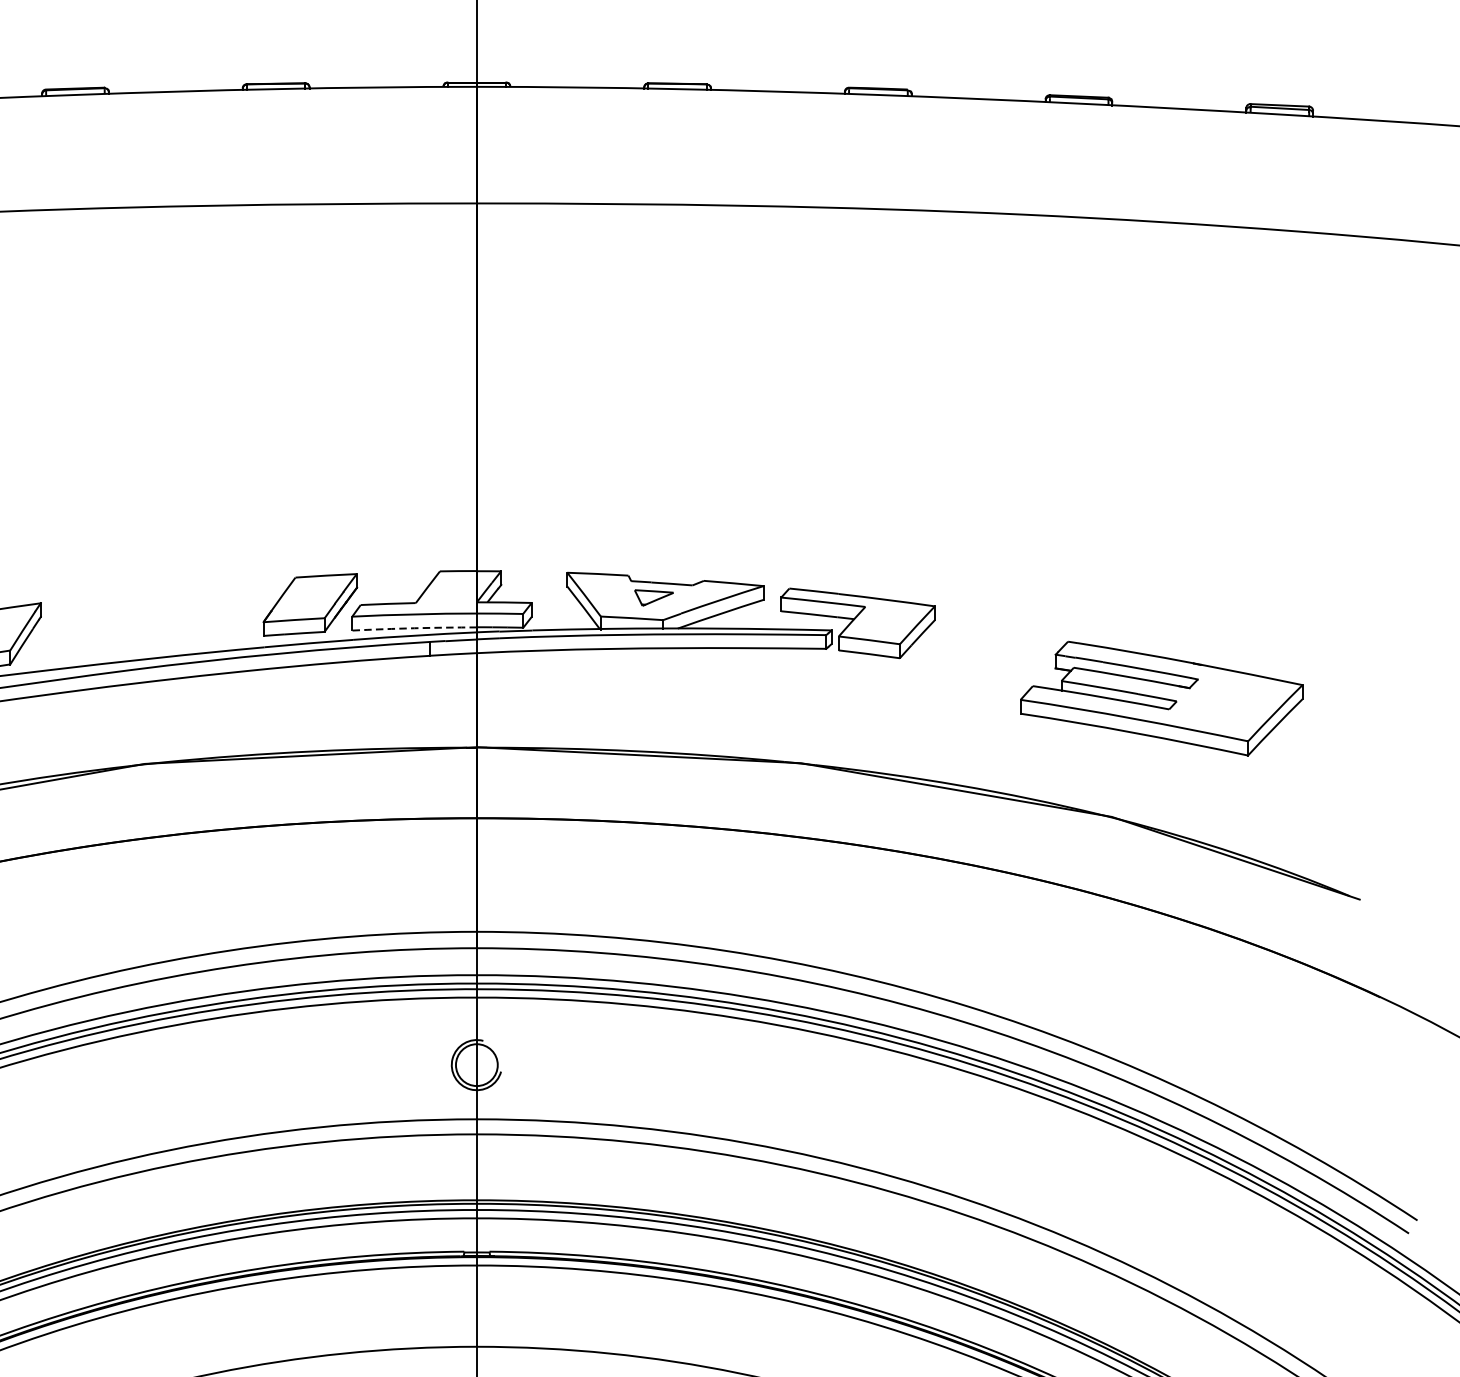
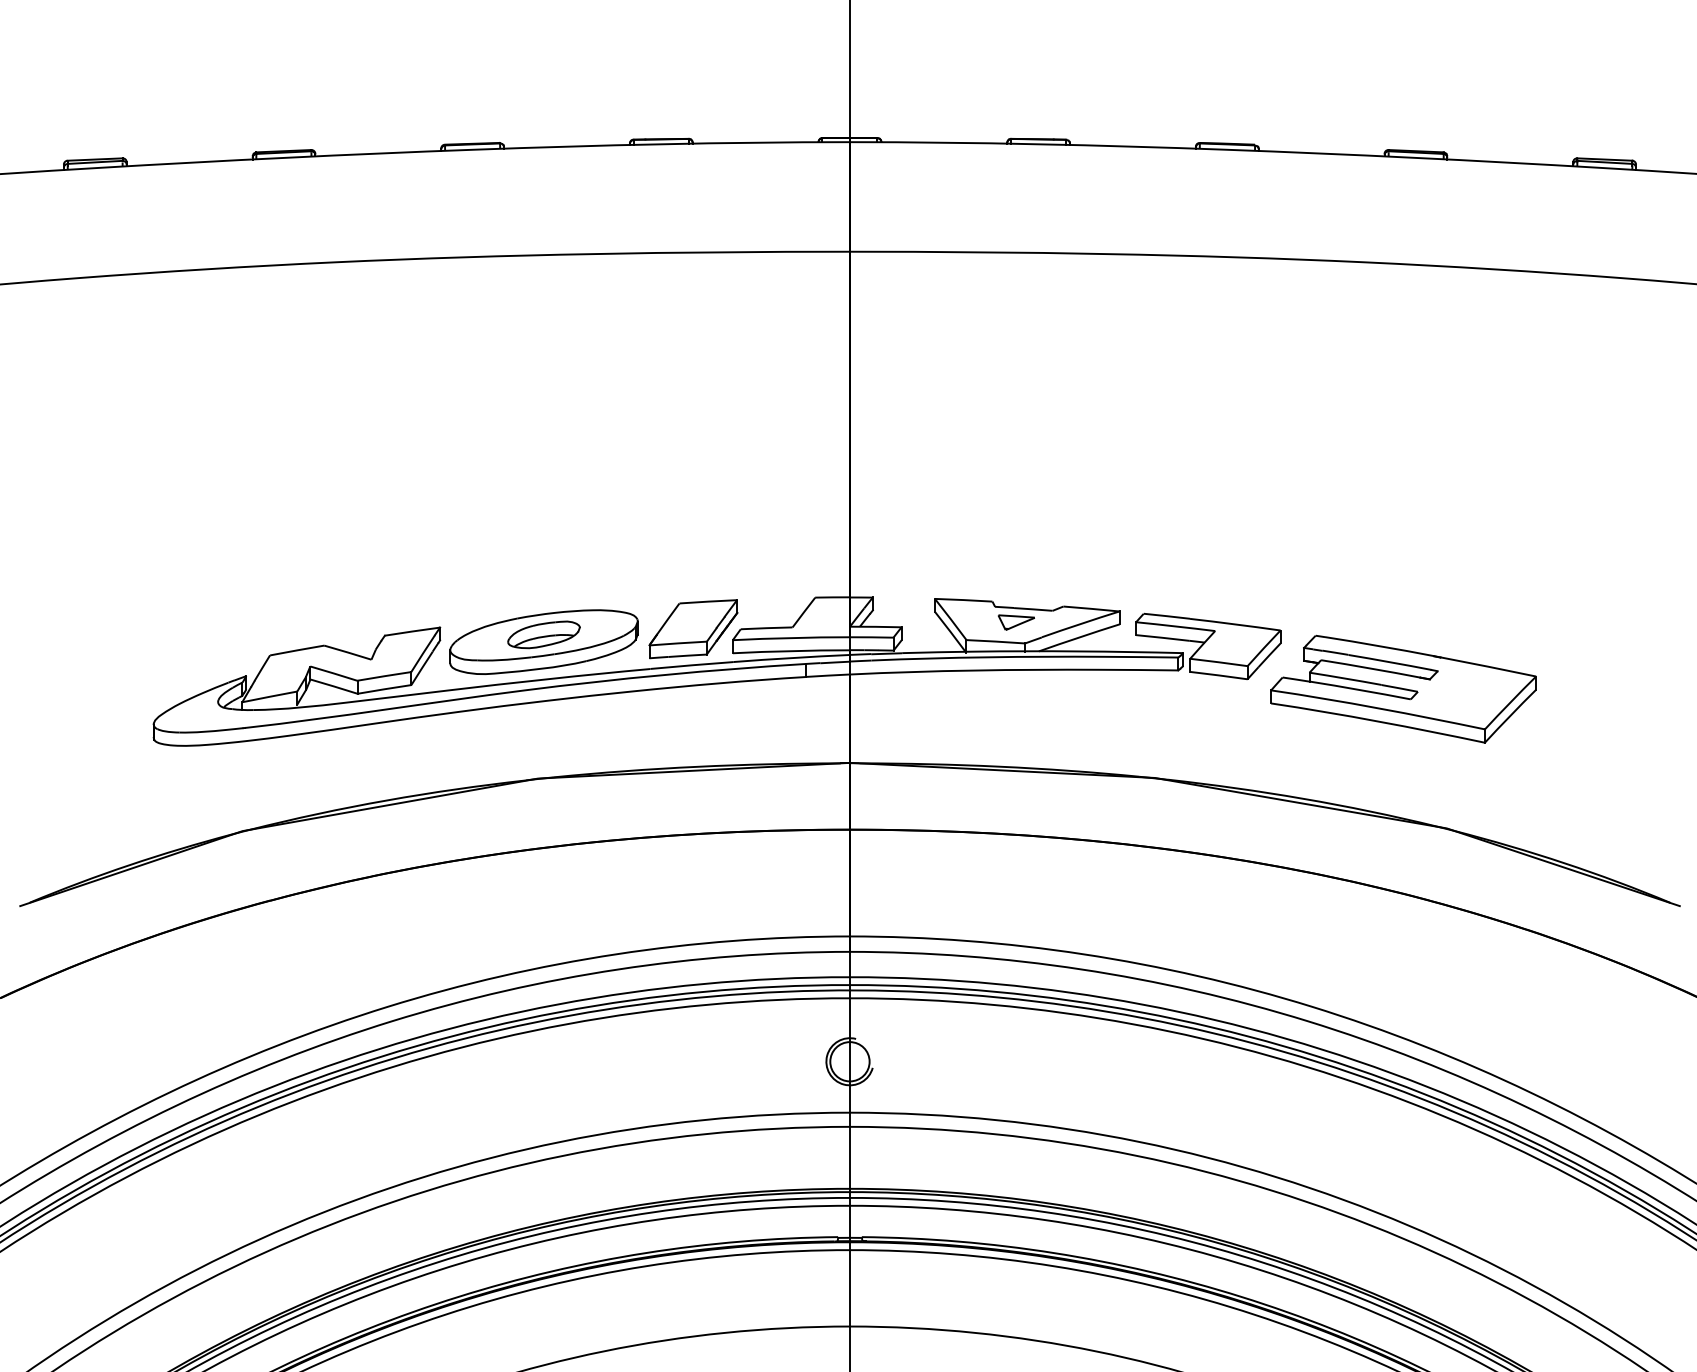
part: (150, 618) -> (543, 641), added
arc: (414, 628) -> (791, 651), dashed -> solid
part: (1161, 697) -> (1403, 688), moved

